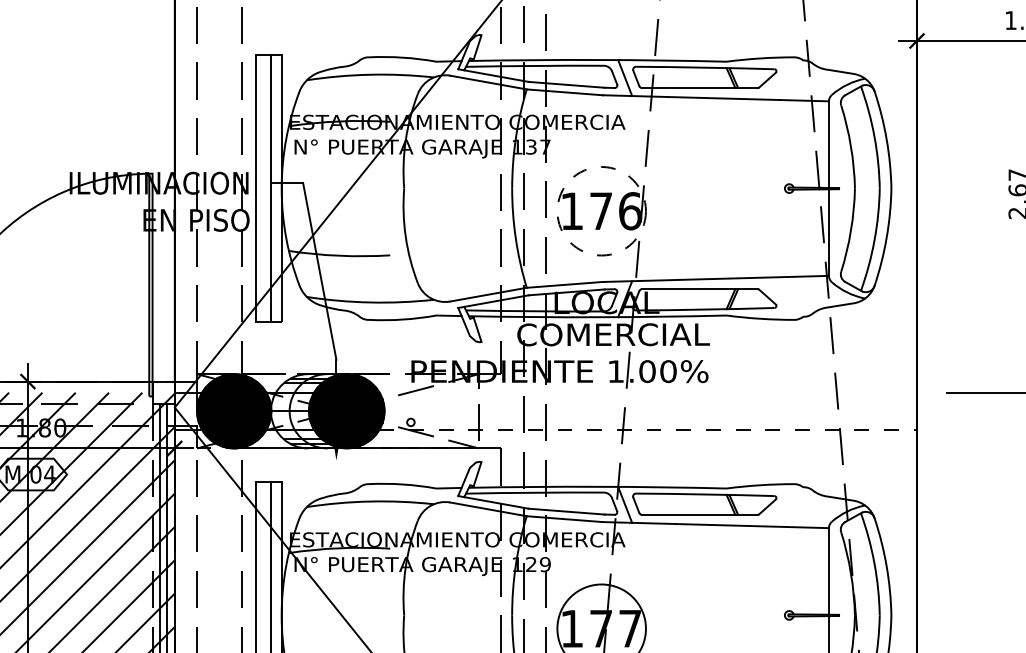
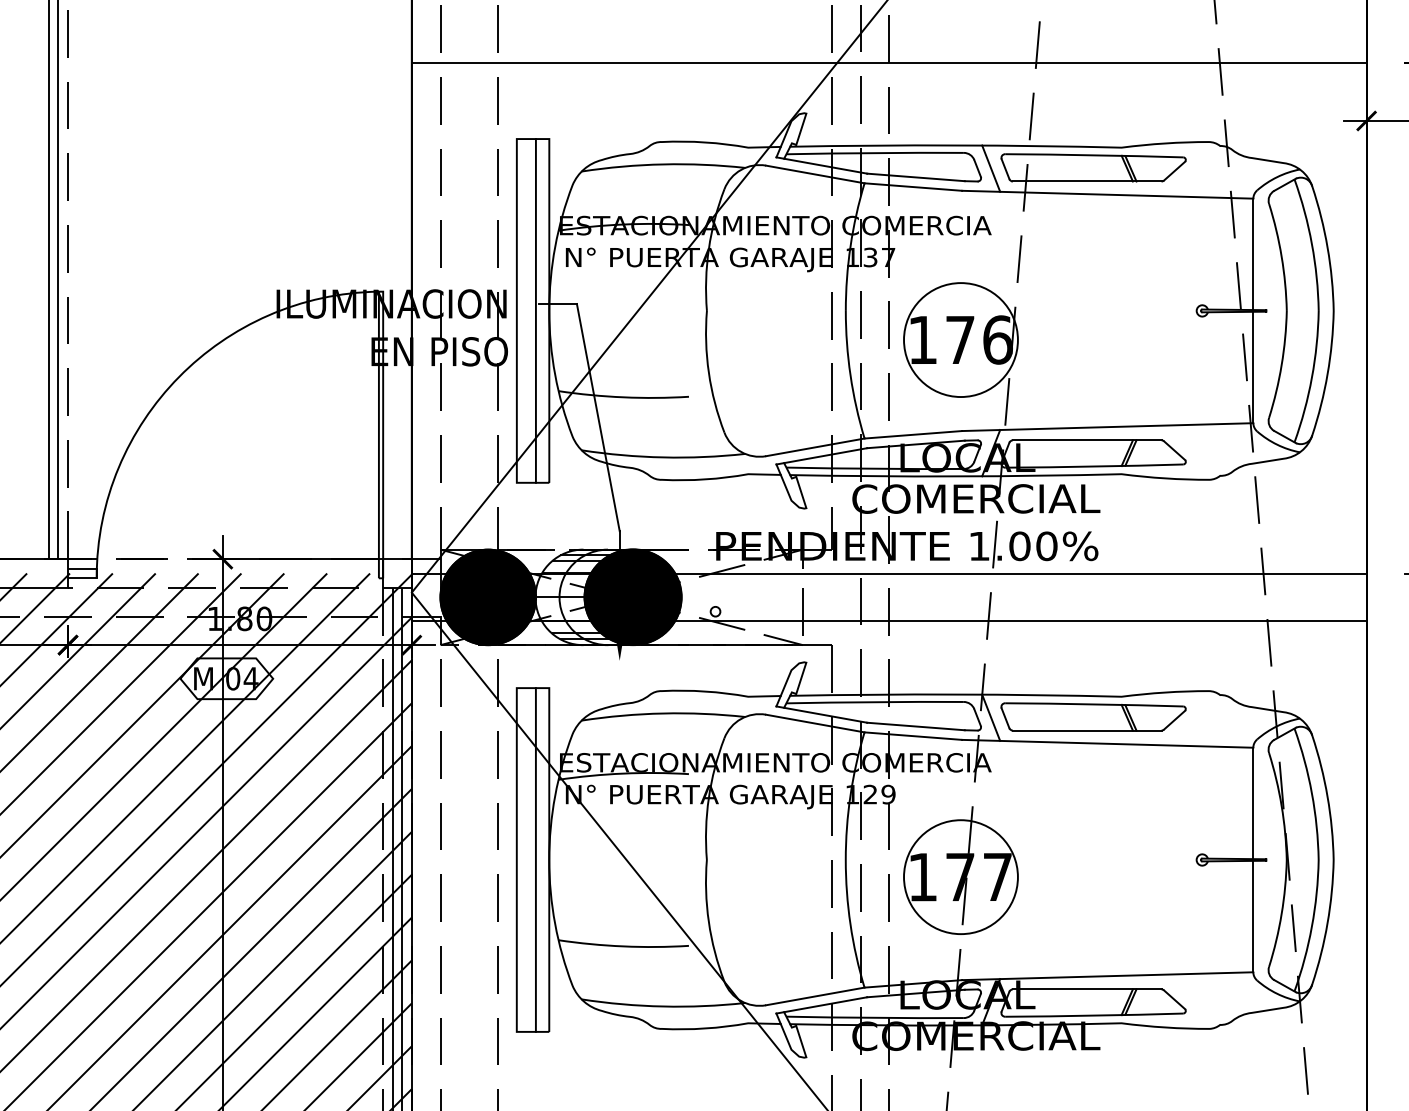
circle: (601, 211) -> (960, 340), dashed -> solid
line: (647, 392) -> (1020, 573), added
line: (647, 430) -> (1020, 621), dashed -> solid

